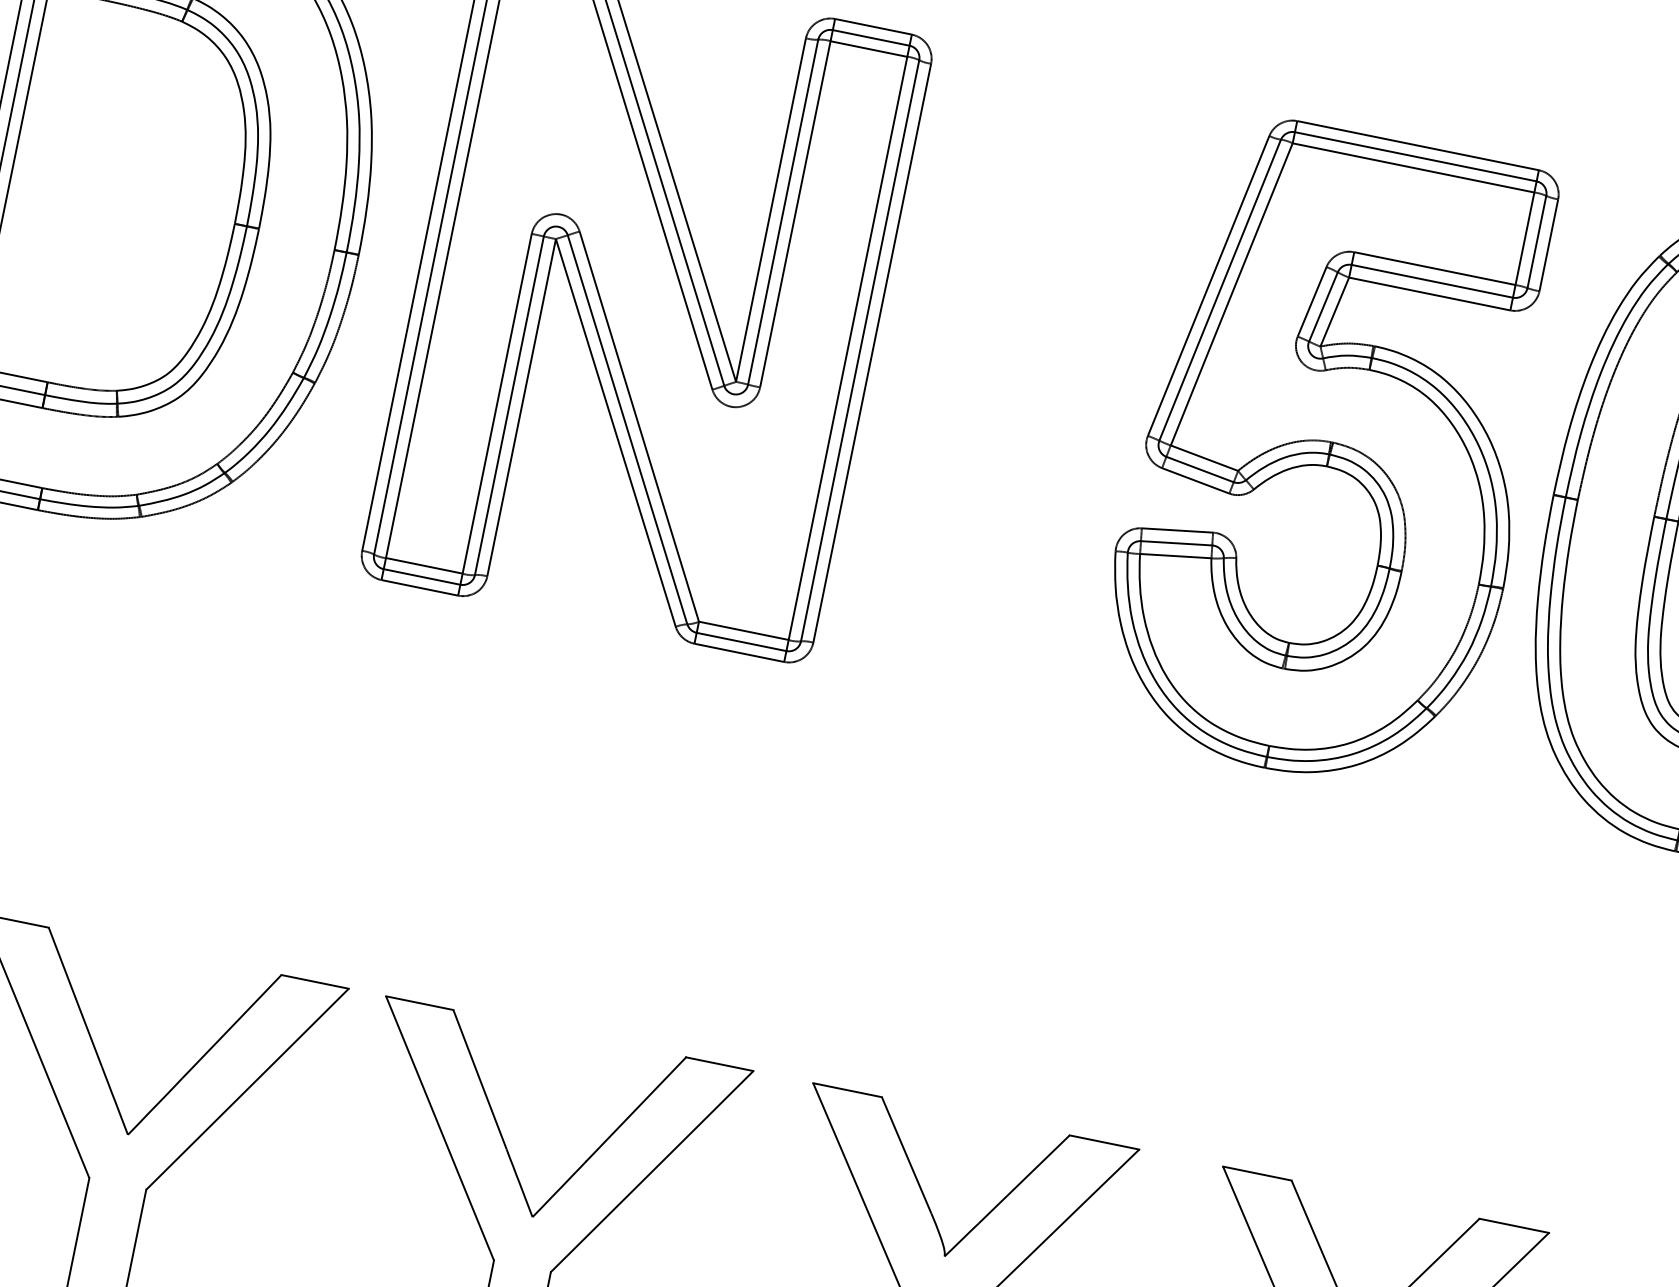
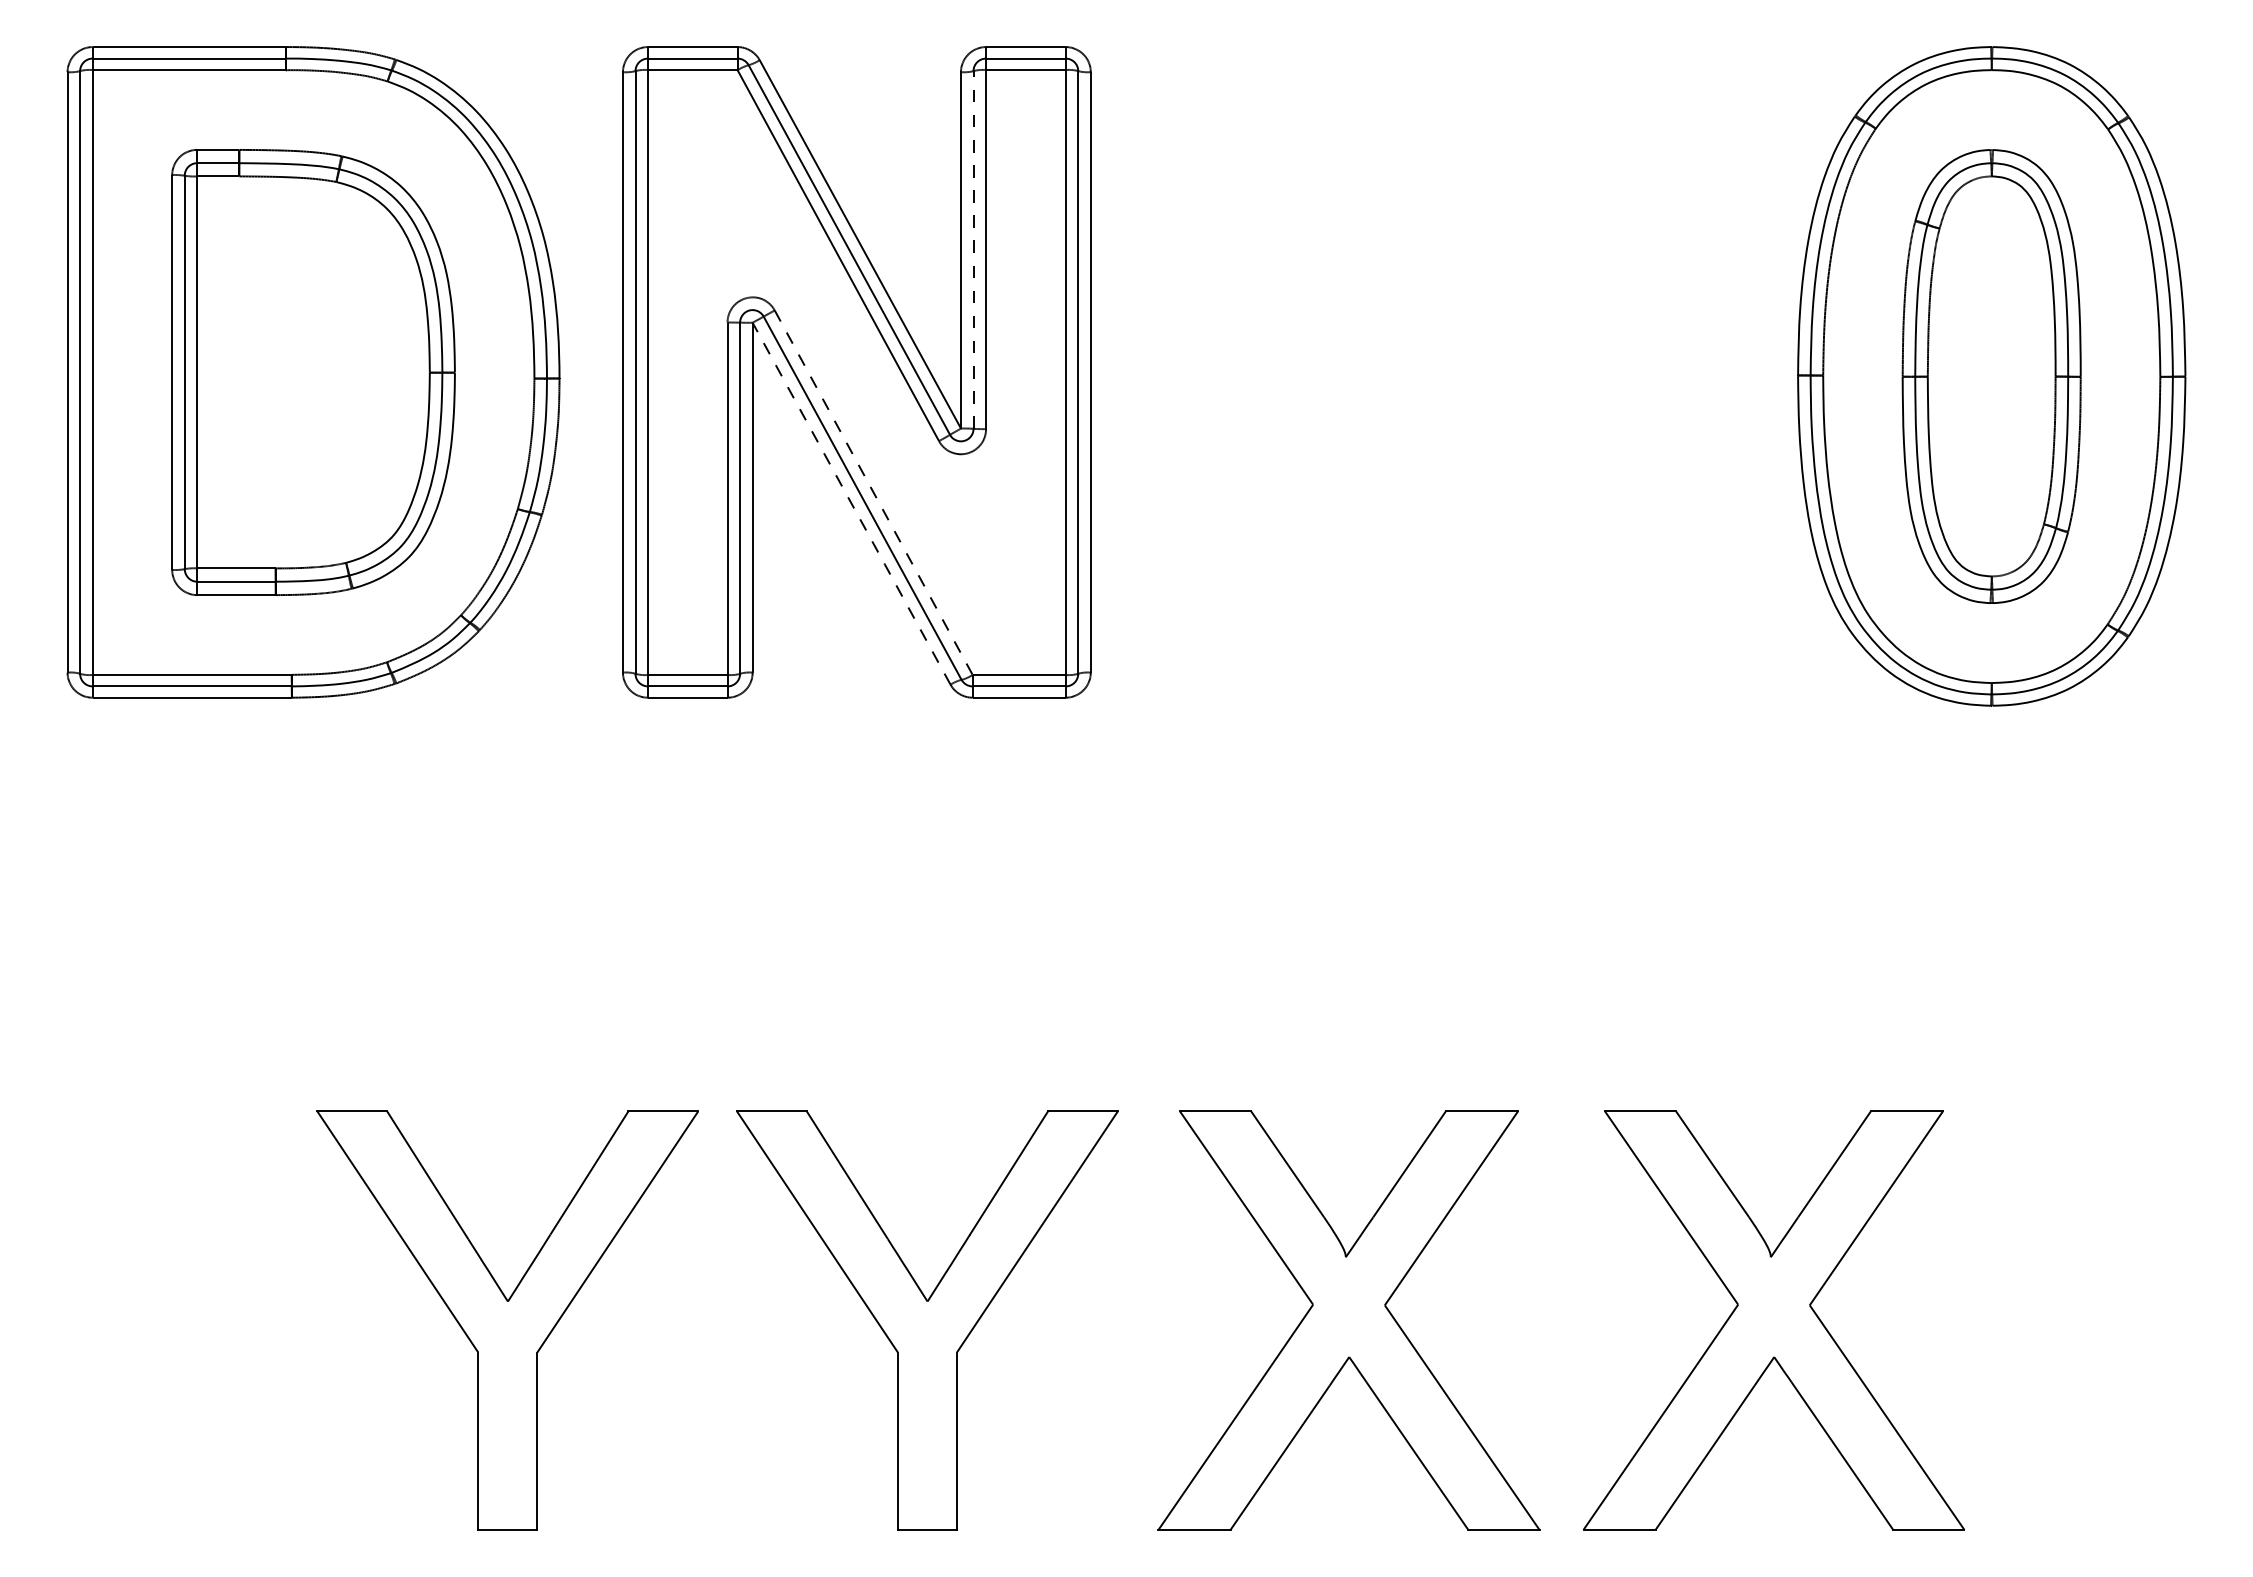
line: (783, 211) -> (973, 249), solid -> dashed
line: (639, 427) -> (874, 493), solid -> dashed
line: (615, 432) -> (851, 503), solid -> dashed
part: (1332, 454) -> (1569, 380), removed

